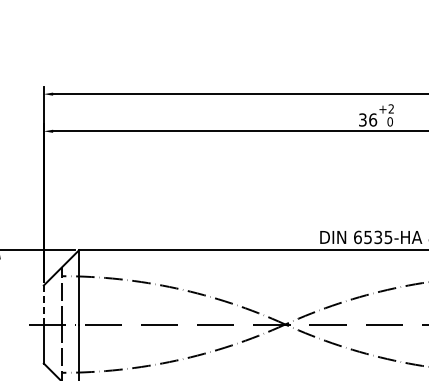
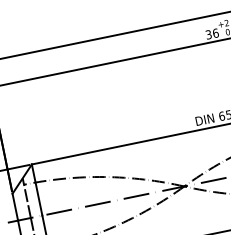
line: (43, 305) -> (15, 207), dashed -> solid

